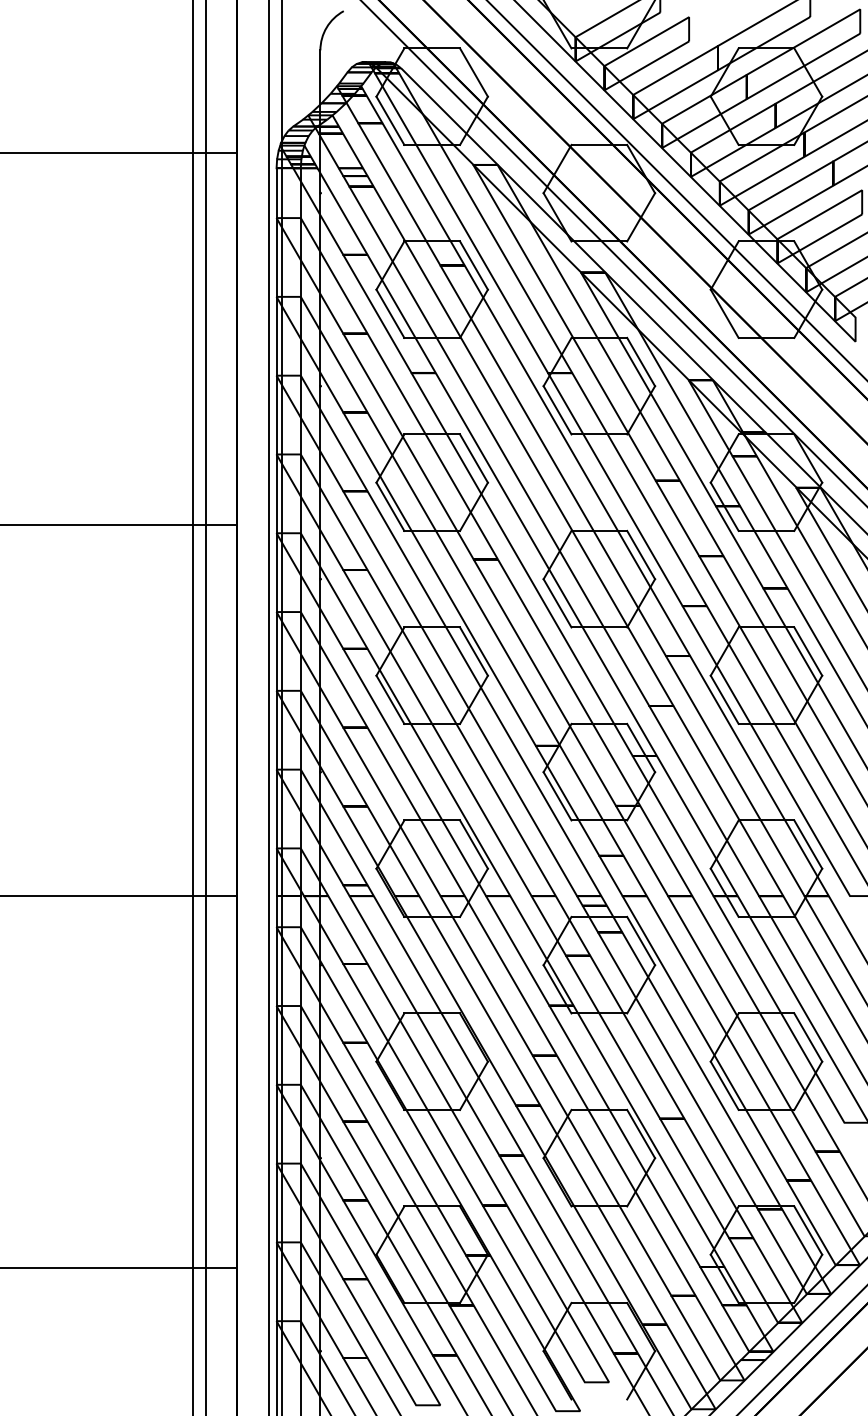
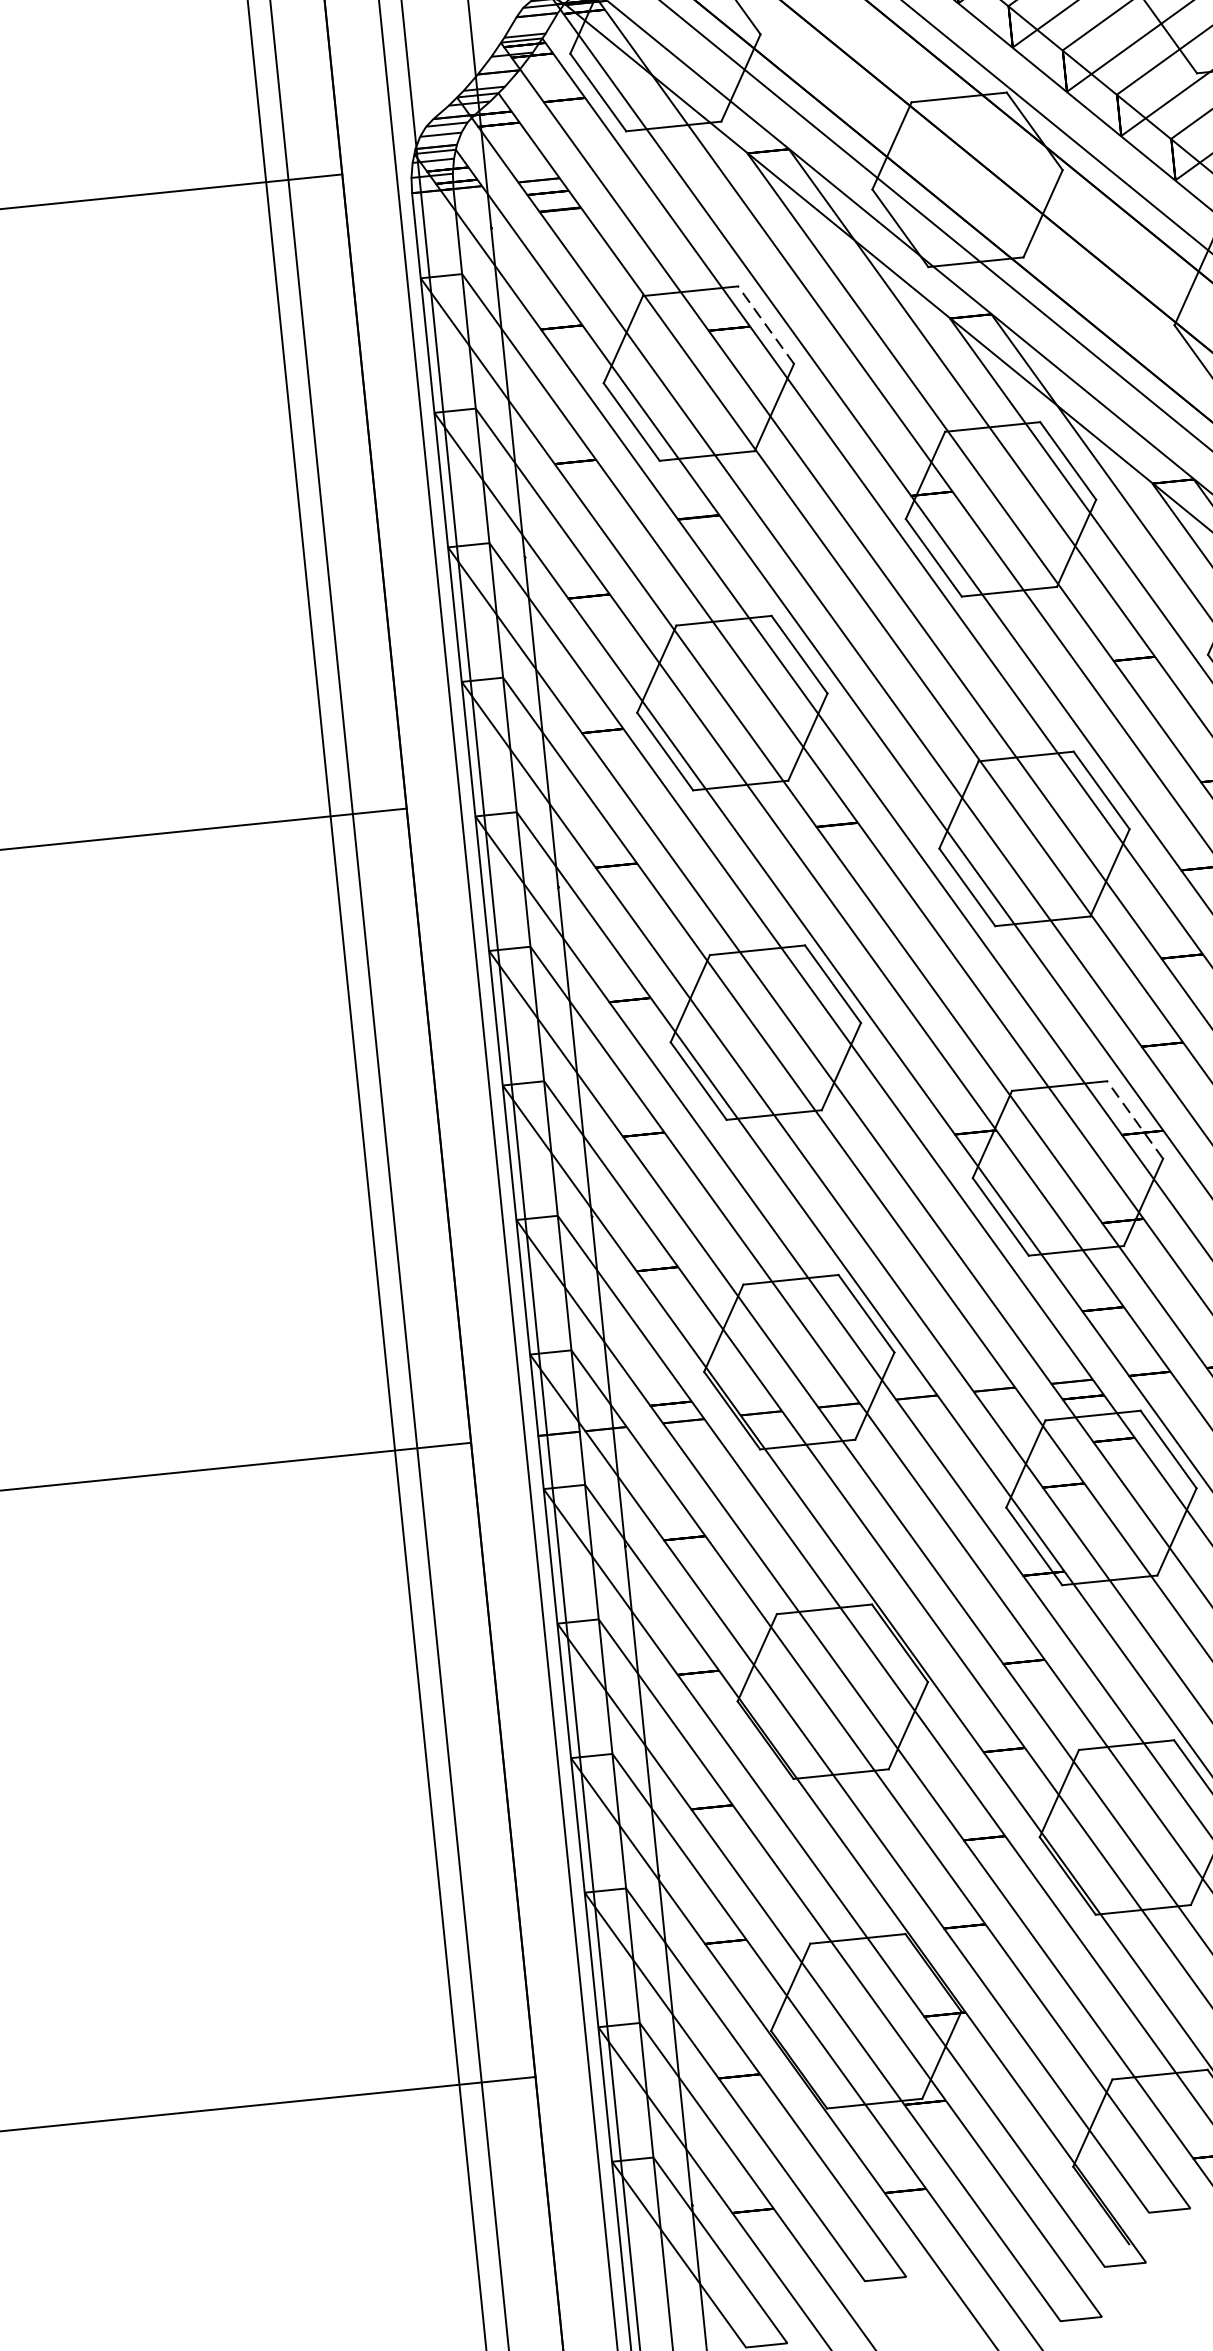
line: (473, 265) -> (765, 325), solid -> dashed
line: (641, 748) -> (1135, 1120), solid -> dashed

